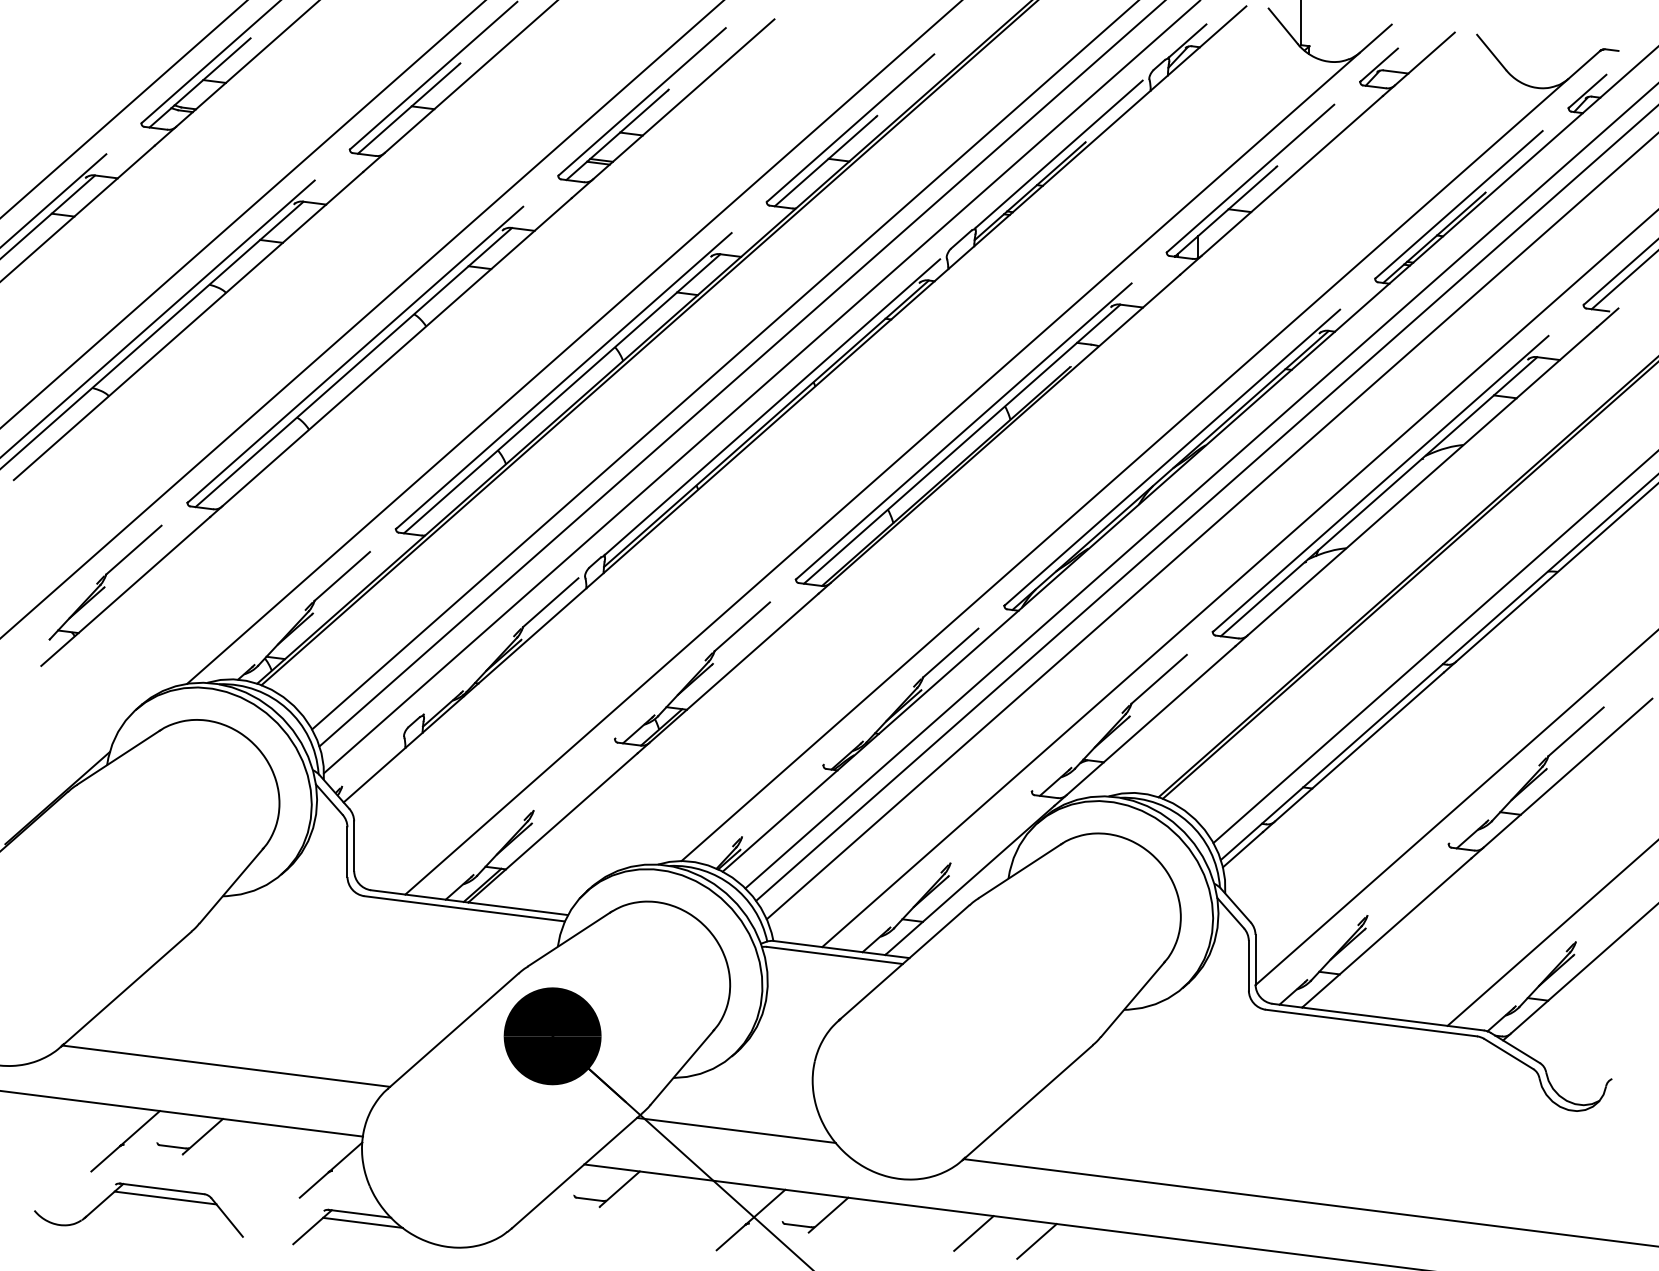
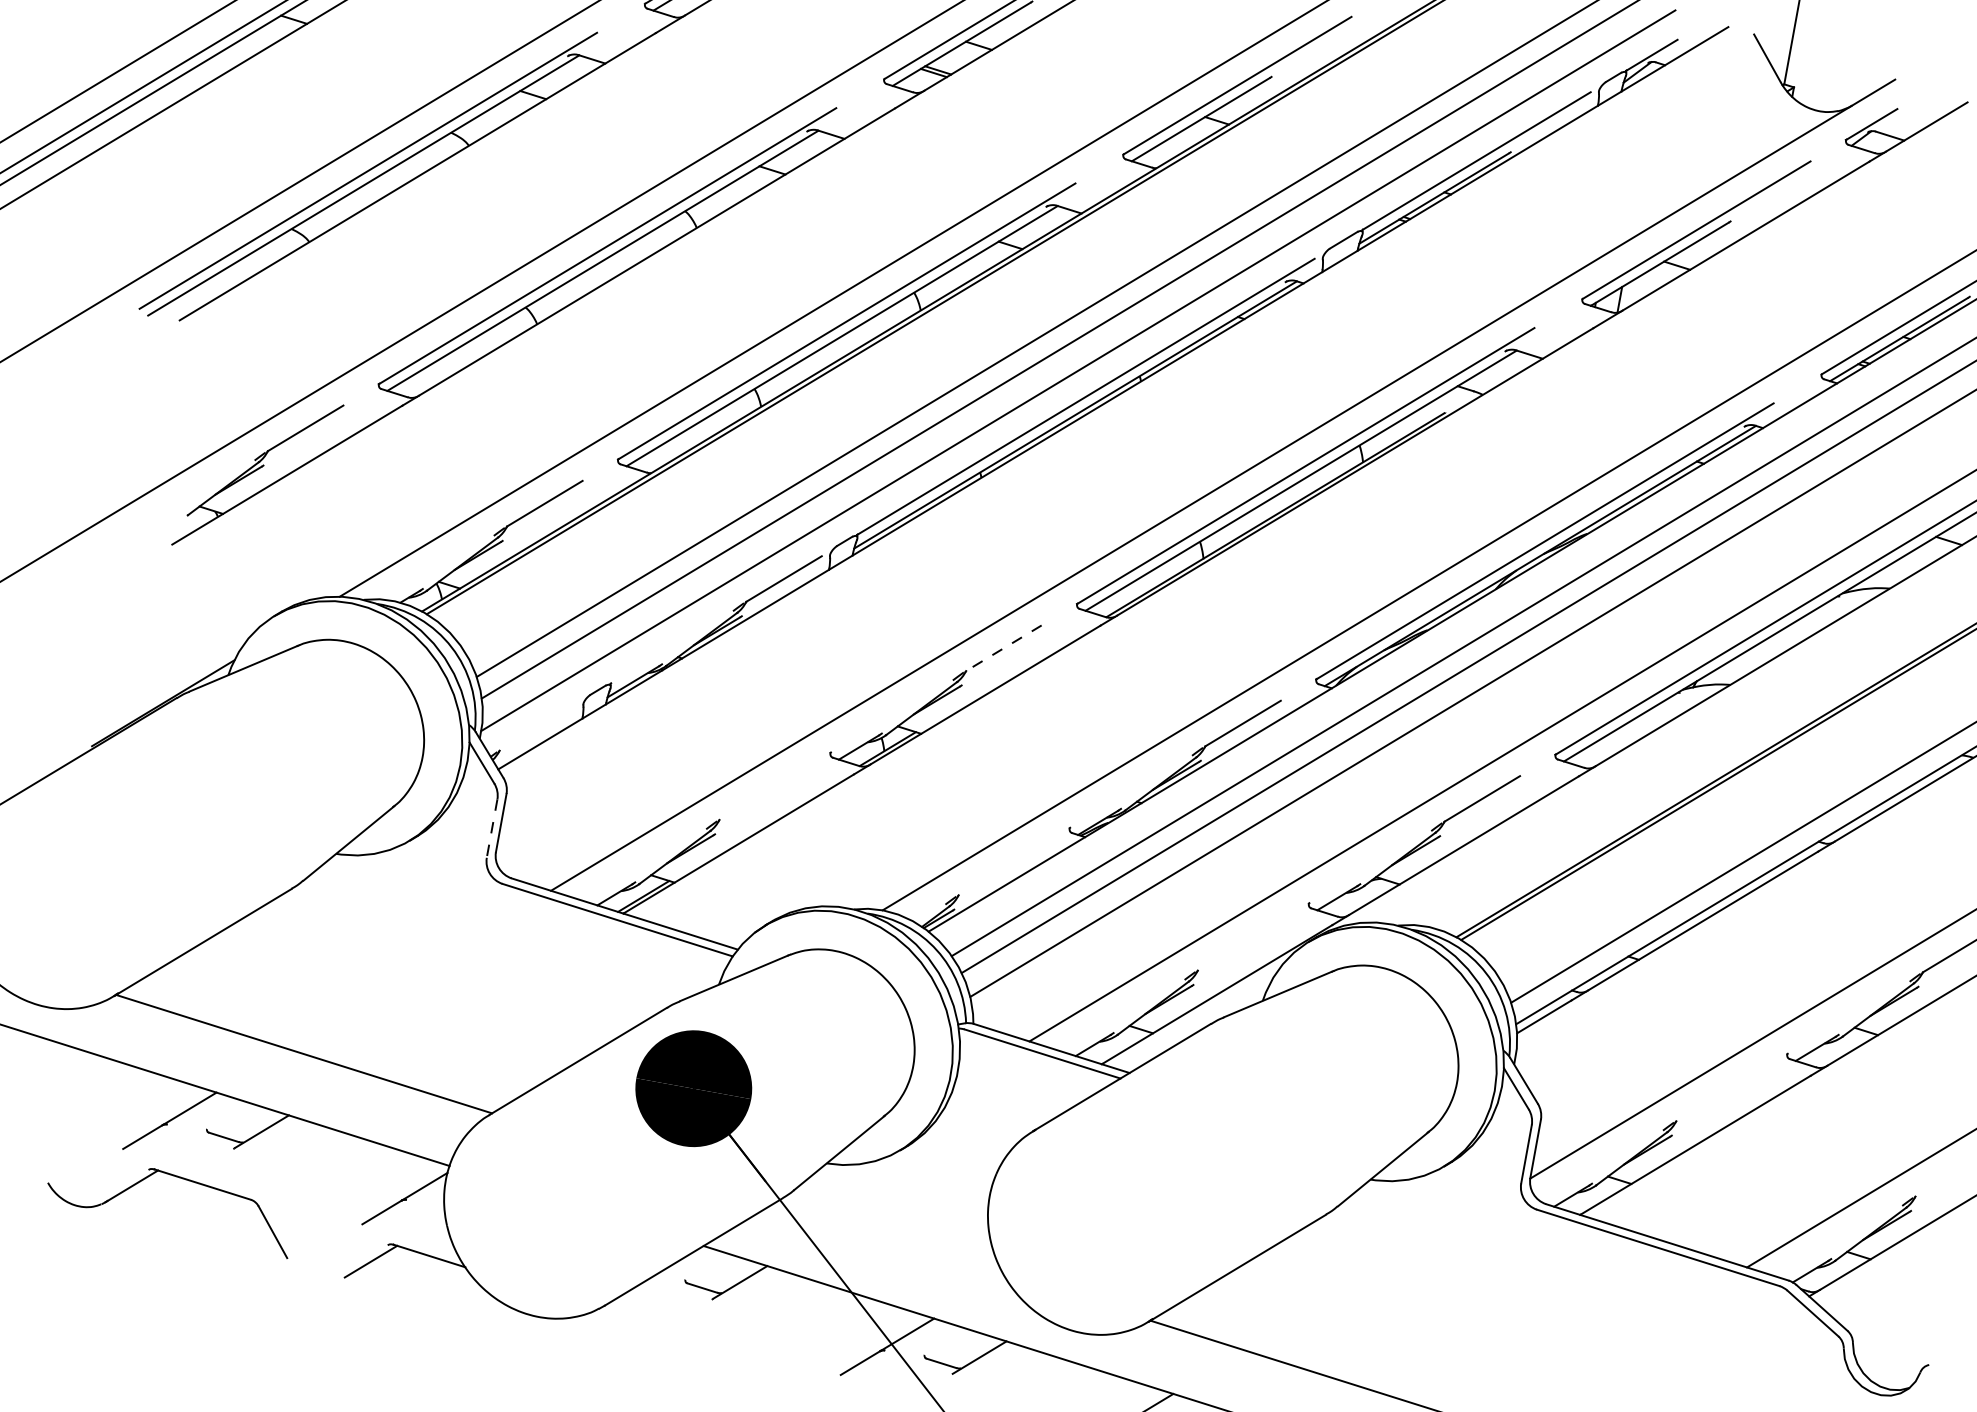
line: (742, 626) -> (1004, 647), solid -> dashed
line: (347, 852) -> (492, 829), solid -> dashed
line: (736, 1129) -> (889, 1237), removed
line: (165, 1197) -> (204, 1195), removed
line: (362, 1222) -> (430, 1266), removed

